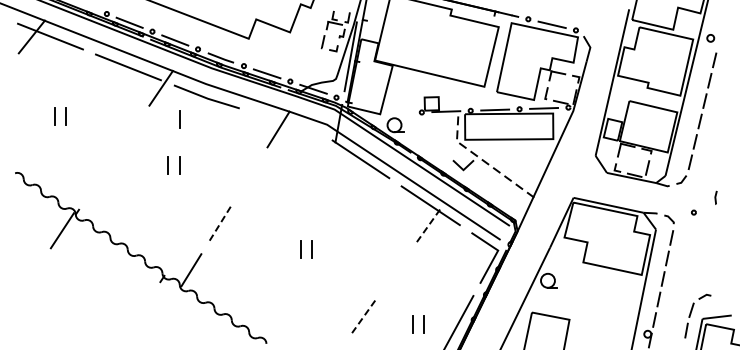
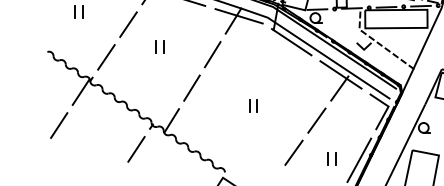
line: (397, 112) -> (317, 9), added
line: (179, 119) -> (163, 14), removed
line: (286, 122) -> (239, 16), added
line: (129, 134) -> (128, 24), added
line: (249, 176) -> (212, 54), added
line: (98, 180) -> (106, 57), added
line: (219, 224) -> (191, 88), dashed -> solid
line: (429, 225) -> (340, 88), dashed -> solid
line: (396, 270) -> (316, 120), added
line: (31, 277) -> (59, 125), added
line: (140, 310) -> (136, 148), added
line: (364, 316) -> (294, 153), dashed -> solid

